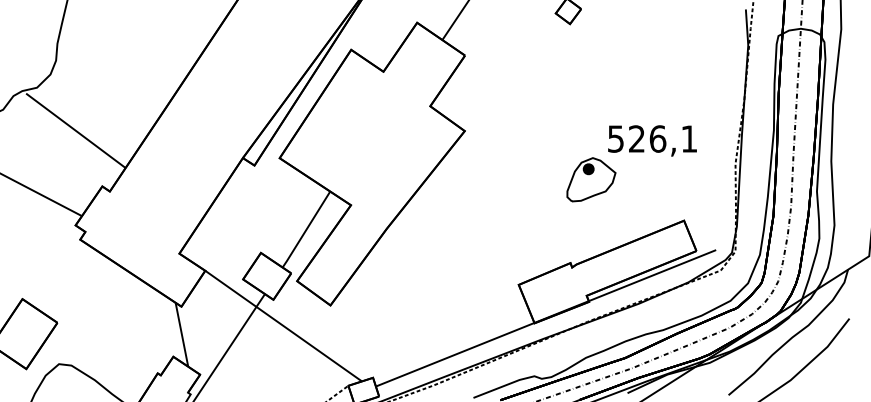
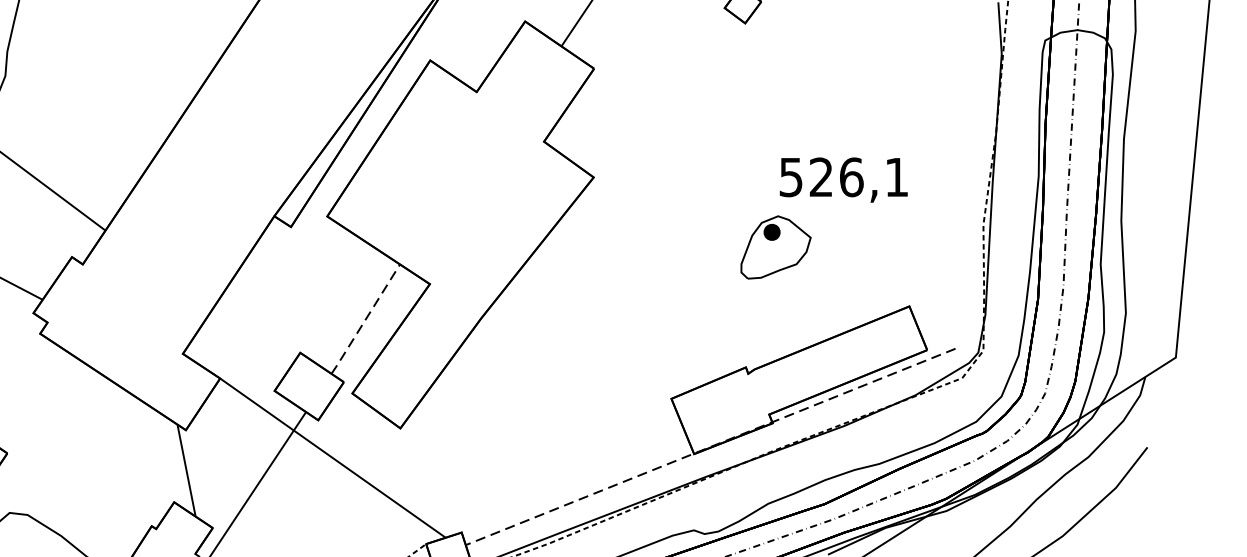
text: (652, 140) -> (843, 179), moved
line: (306, 229) -> (365, 319), solid -> dashed
line: (545, 318) -> (709, 447), solid -> dashed

